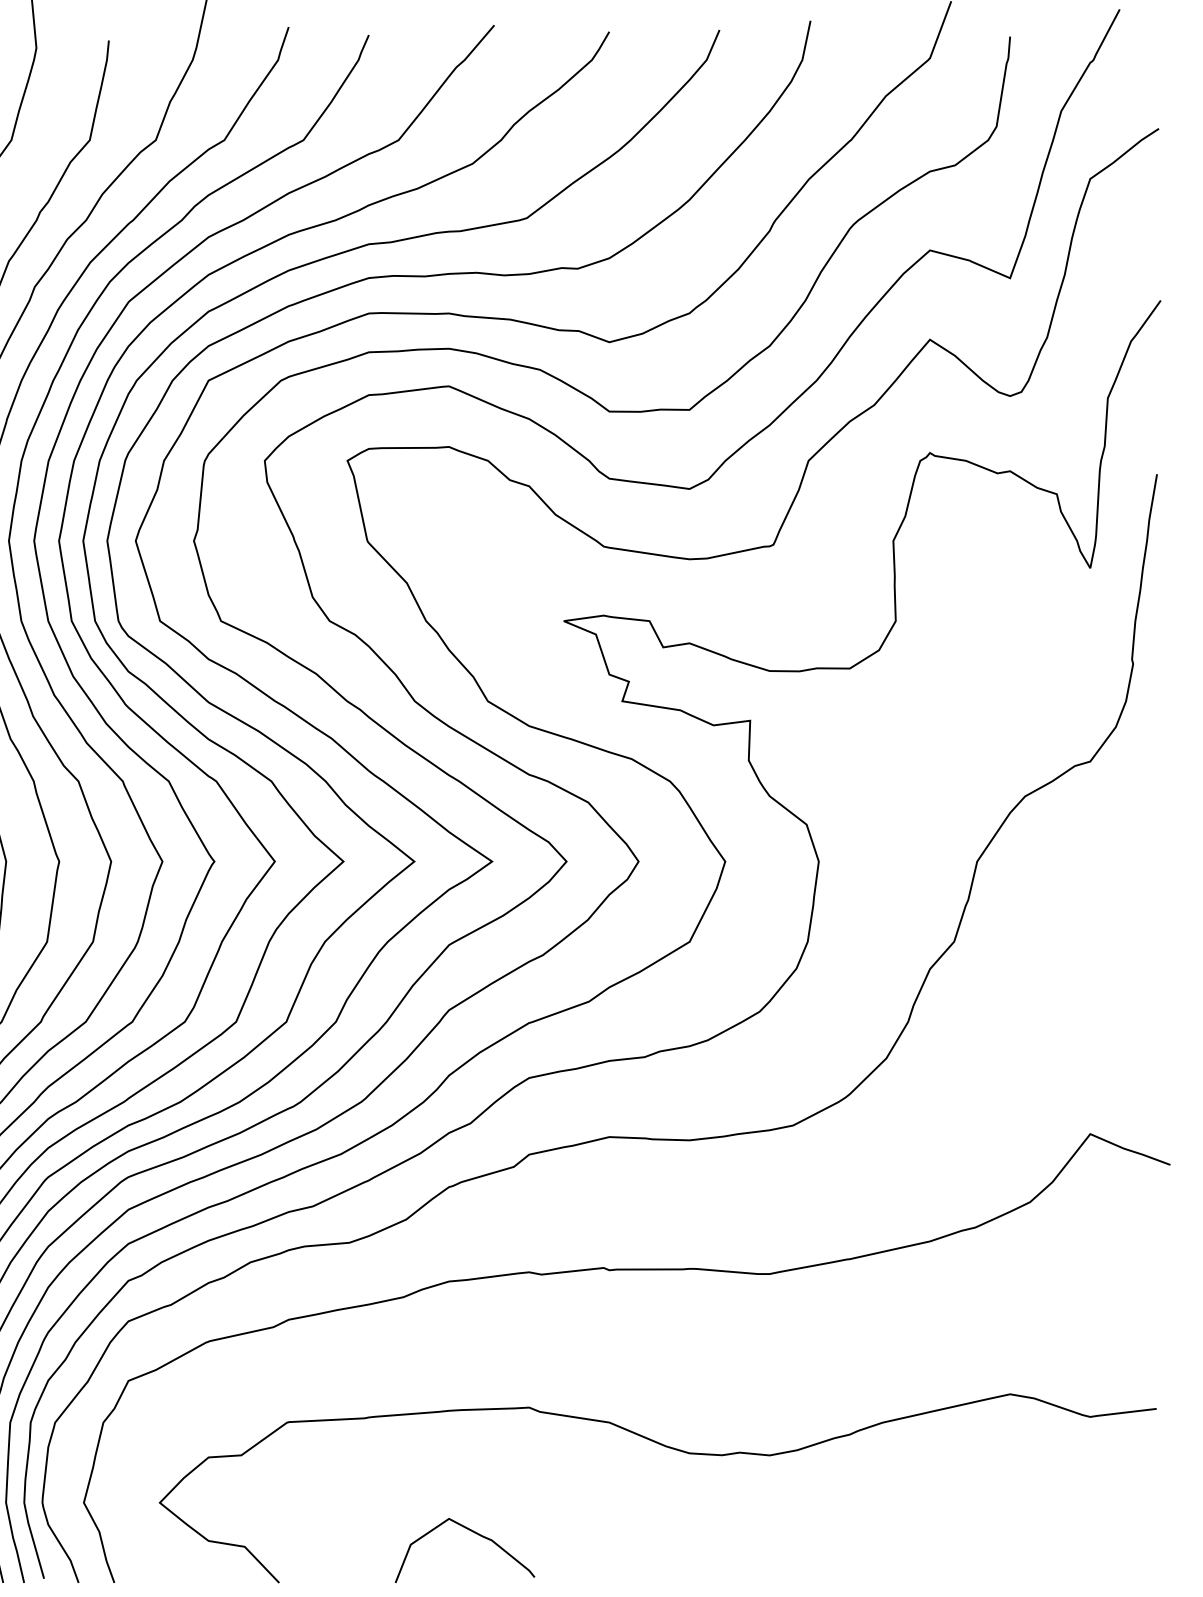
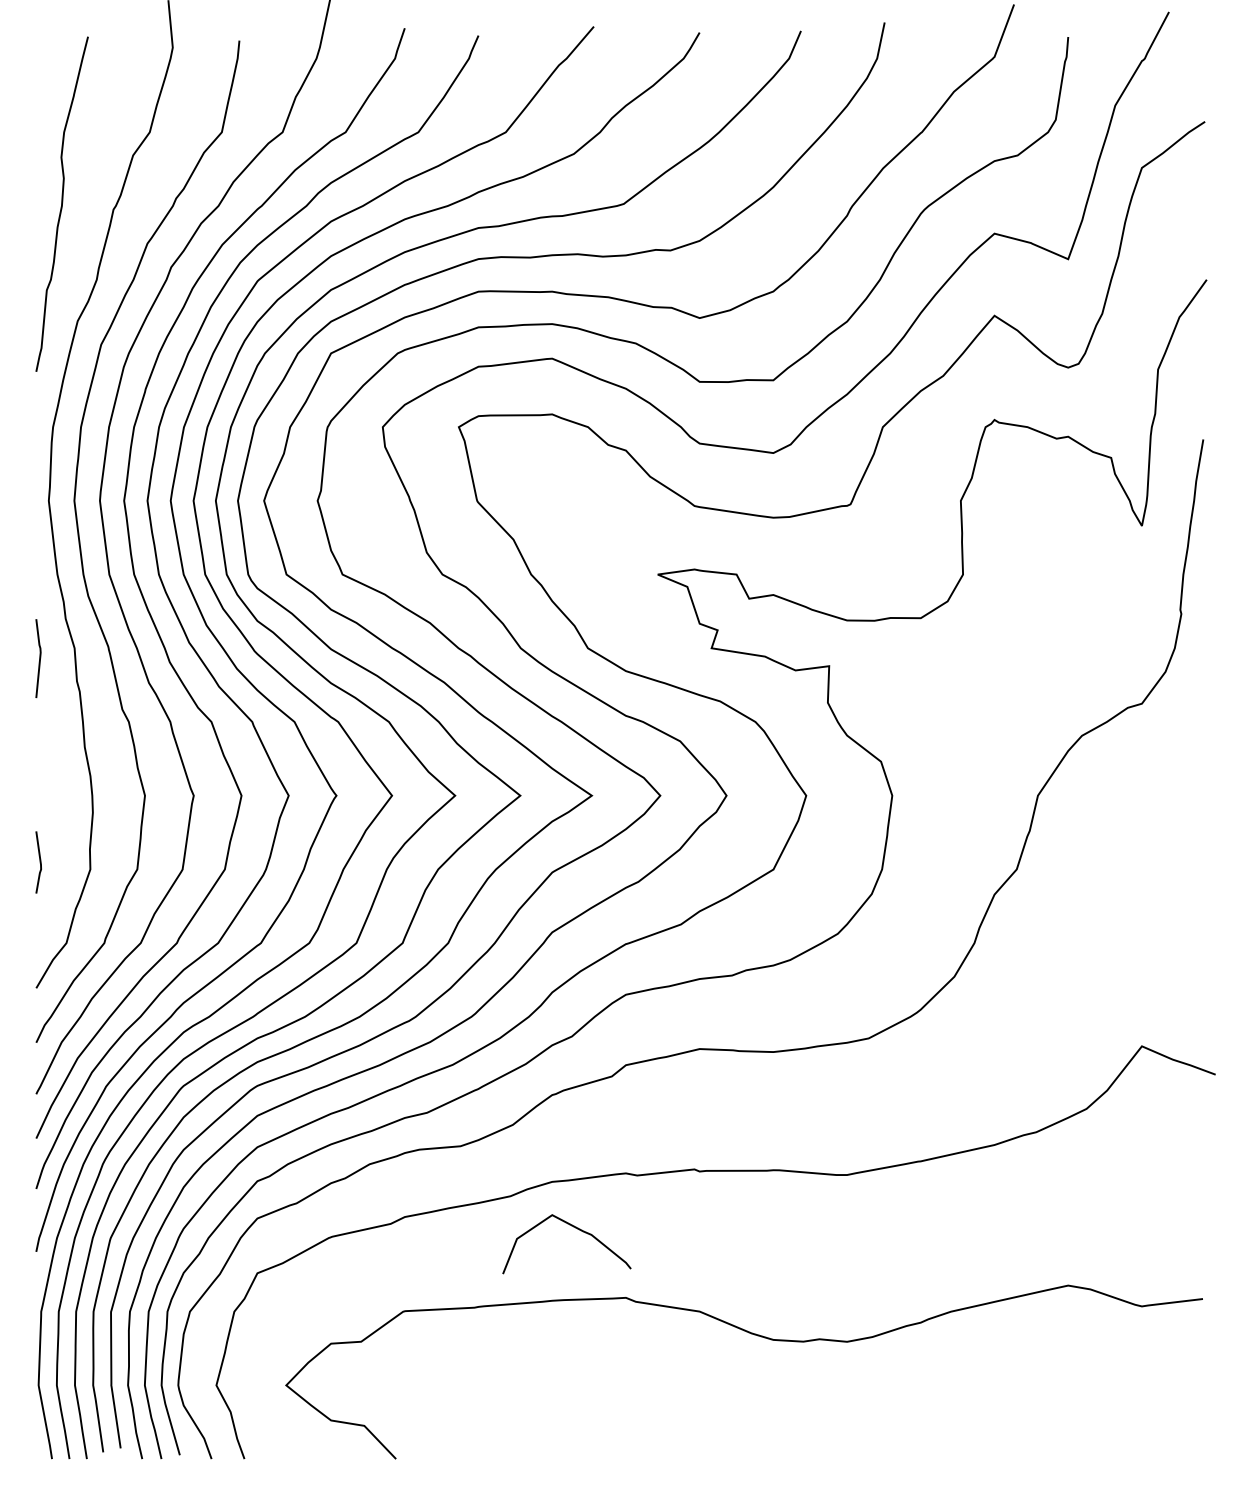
curve: (474, 1533) -> (575, 1228), moved

